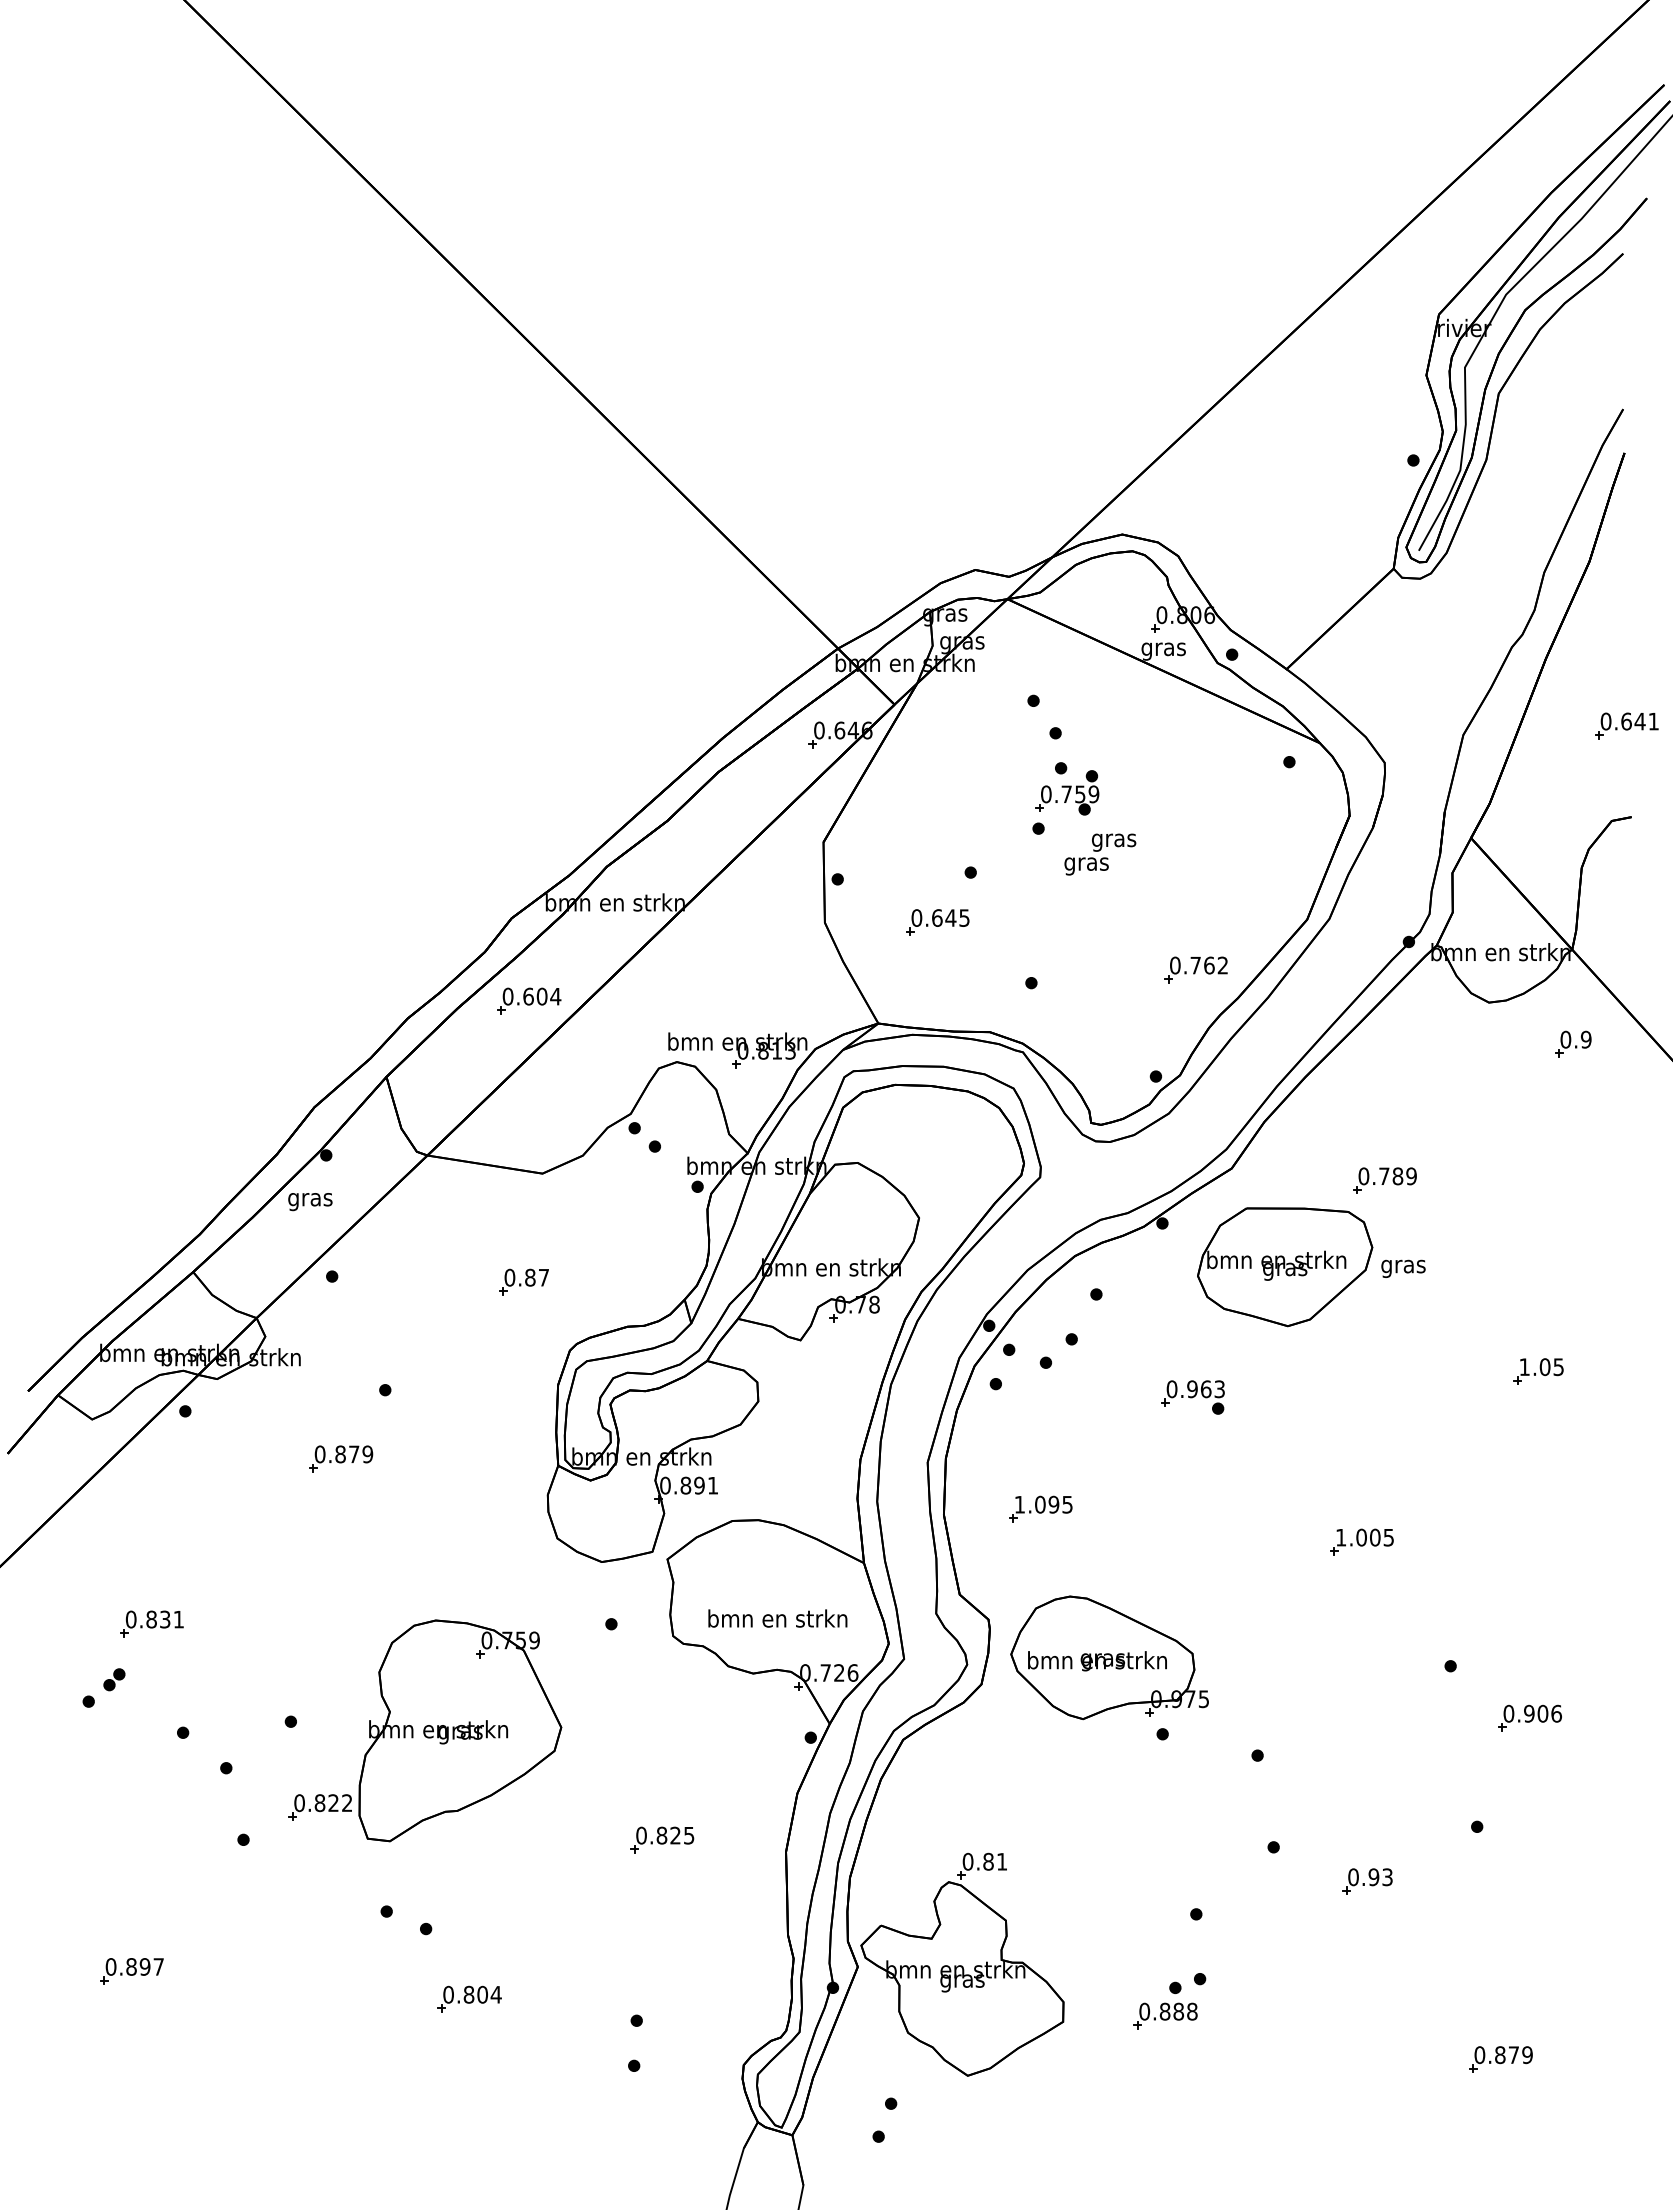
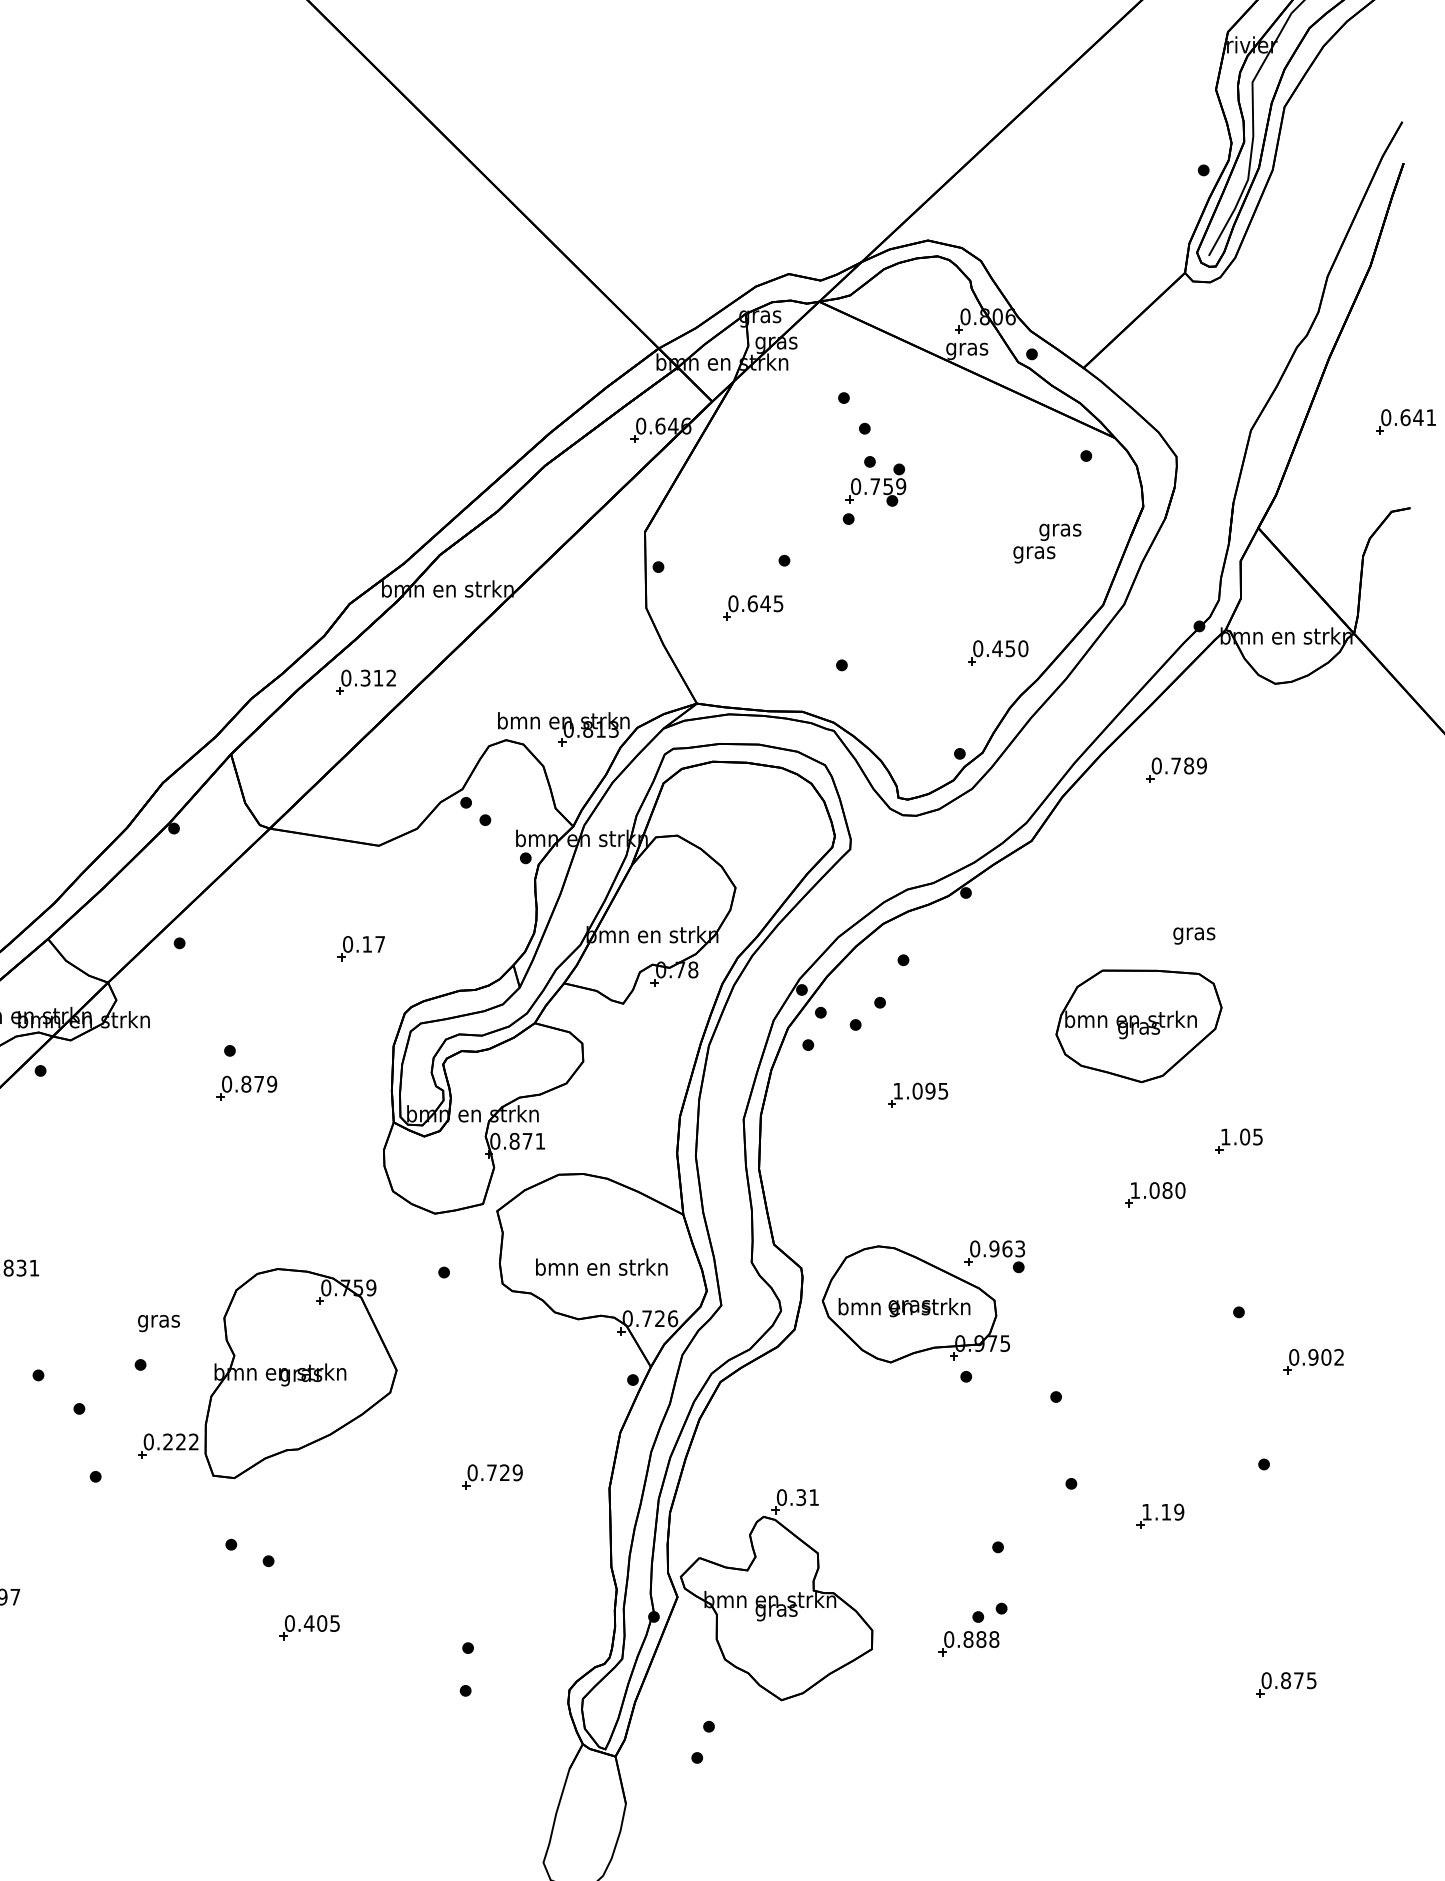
text: (1100, 854) -> (1047, 543), moved
text: (1209, 965) -> (1010, 648), 0.762 -> 0.450
text: (542, 996) -> (378, 678), 0.604 -> 0.312
part: (1573, 1043) -> (1355, 722), removed
part: (1384, 1180) -> (1176, 769), moved
text: (310, 1202) -> (159, 1323), moved
part: (1285, 1267) -> (1139, 1026), moved
text: (530, 1277) -> (367, 944), 0.87 -> 0.17
part: (1538, 1371) -> (1238, 1141), moved
part: (1192, 1397) -> (994, 1256), moved
part: (341, 1458) -> (247, 1088), moved
text: (699, 1485) -> (527, 1141), 0.891 -> 0.871
part: (1040, 1508) -> (917, 1094), moved
text: (1382, 1537) -> (1174, 1190), 1.005 -> 1.080
text: (1556, 1713) -> (1339, 1357), 0.906 -> 0.902
text: (319, 1803) -> (167, 1442), 0.822 -> 0.222
text: (675, 1835) -> (504, 1472), 0.825 -> 0.729
text: (988, 1861) -> (801, 1497), 0.81 -> 0.31
text: (1370, 1877) -> (1163, 1512), 0.93 -> 1.19
text: (482, 1994) -> (322, 1623), 0.804 -> 0.405
text: (1527, 2054) -> (1311, 1680), 0.879 -> 0.875

